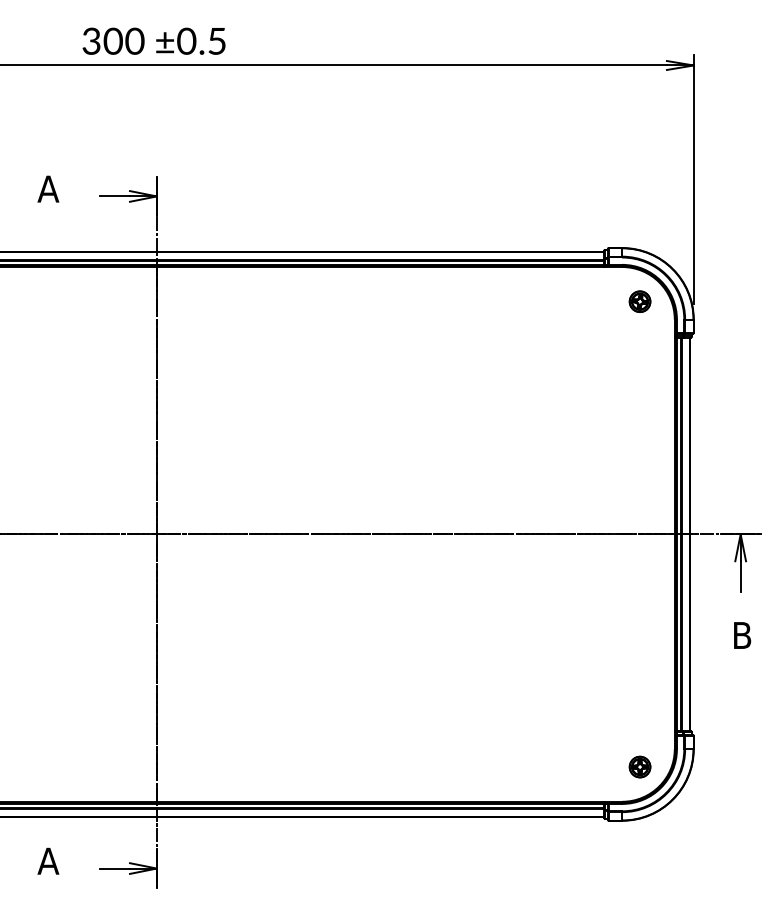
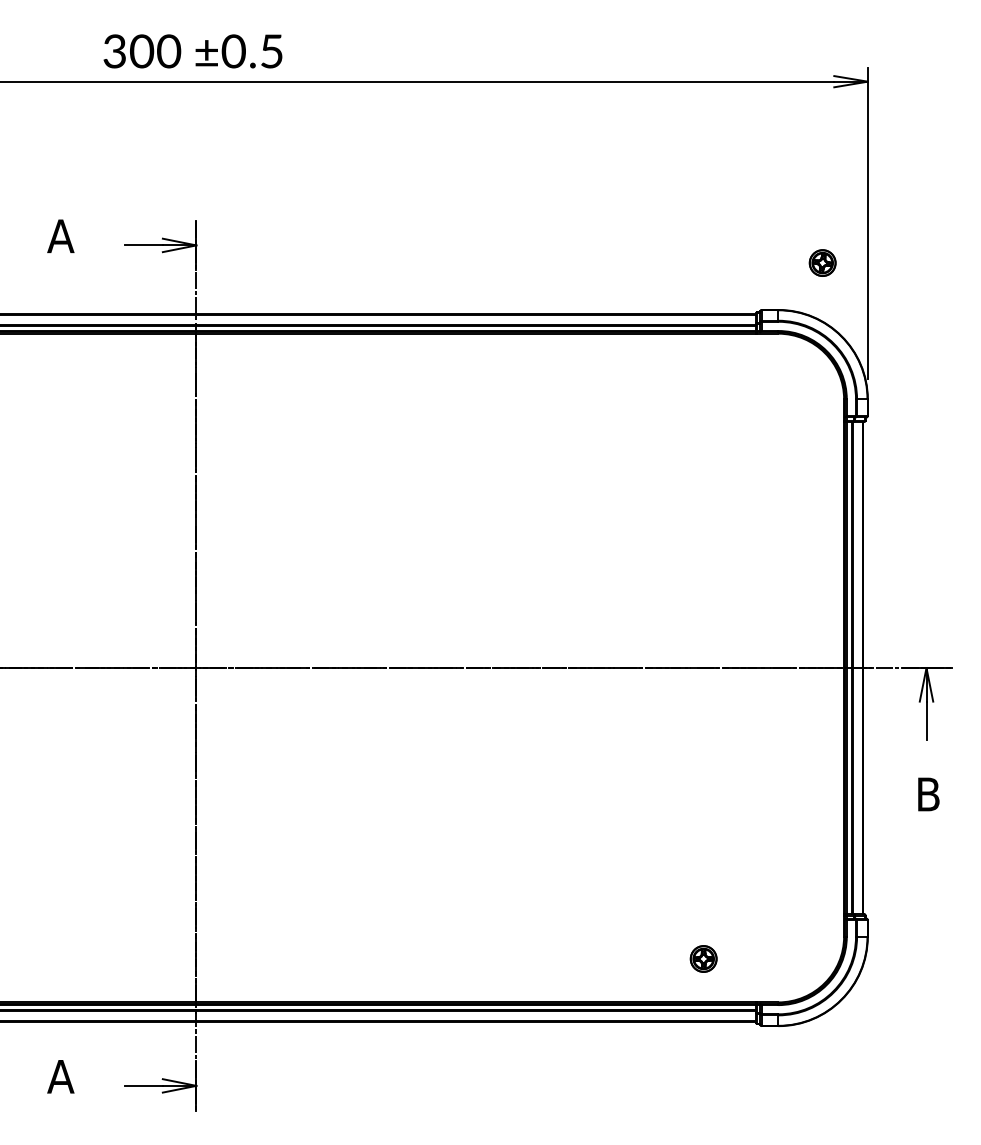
part: (639, 301) -> (822, 262), moved
part: (639, 766) -> (703, 958), moved

